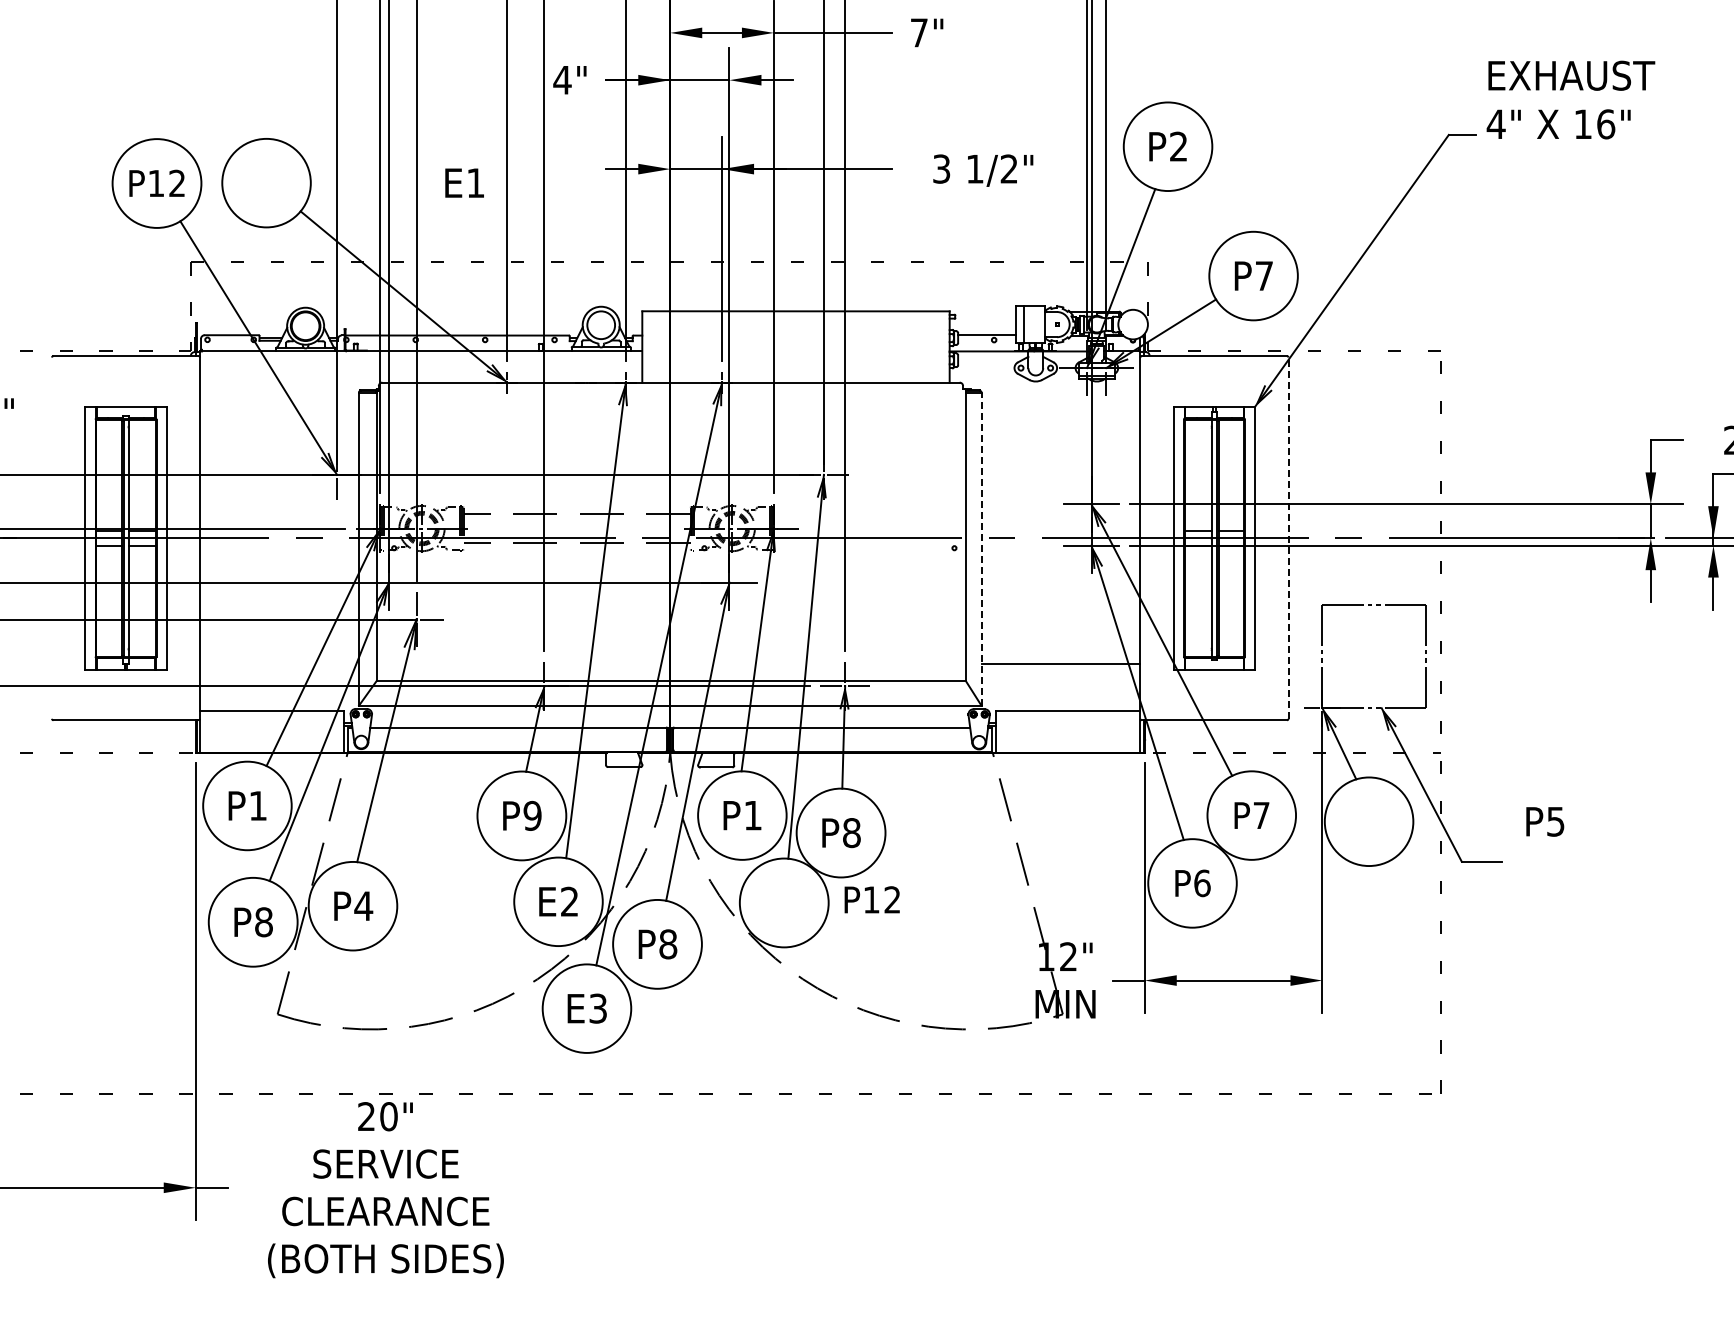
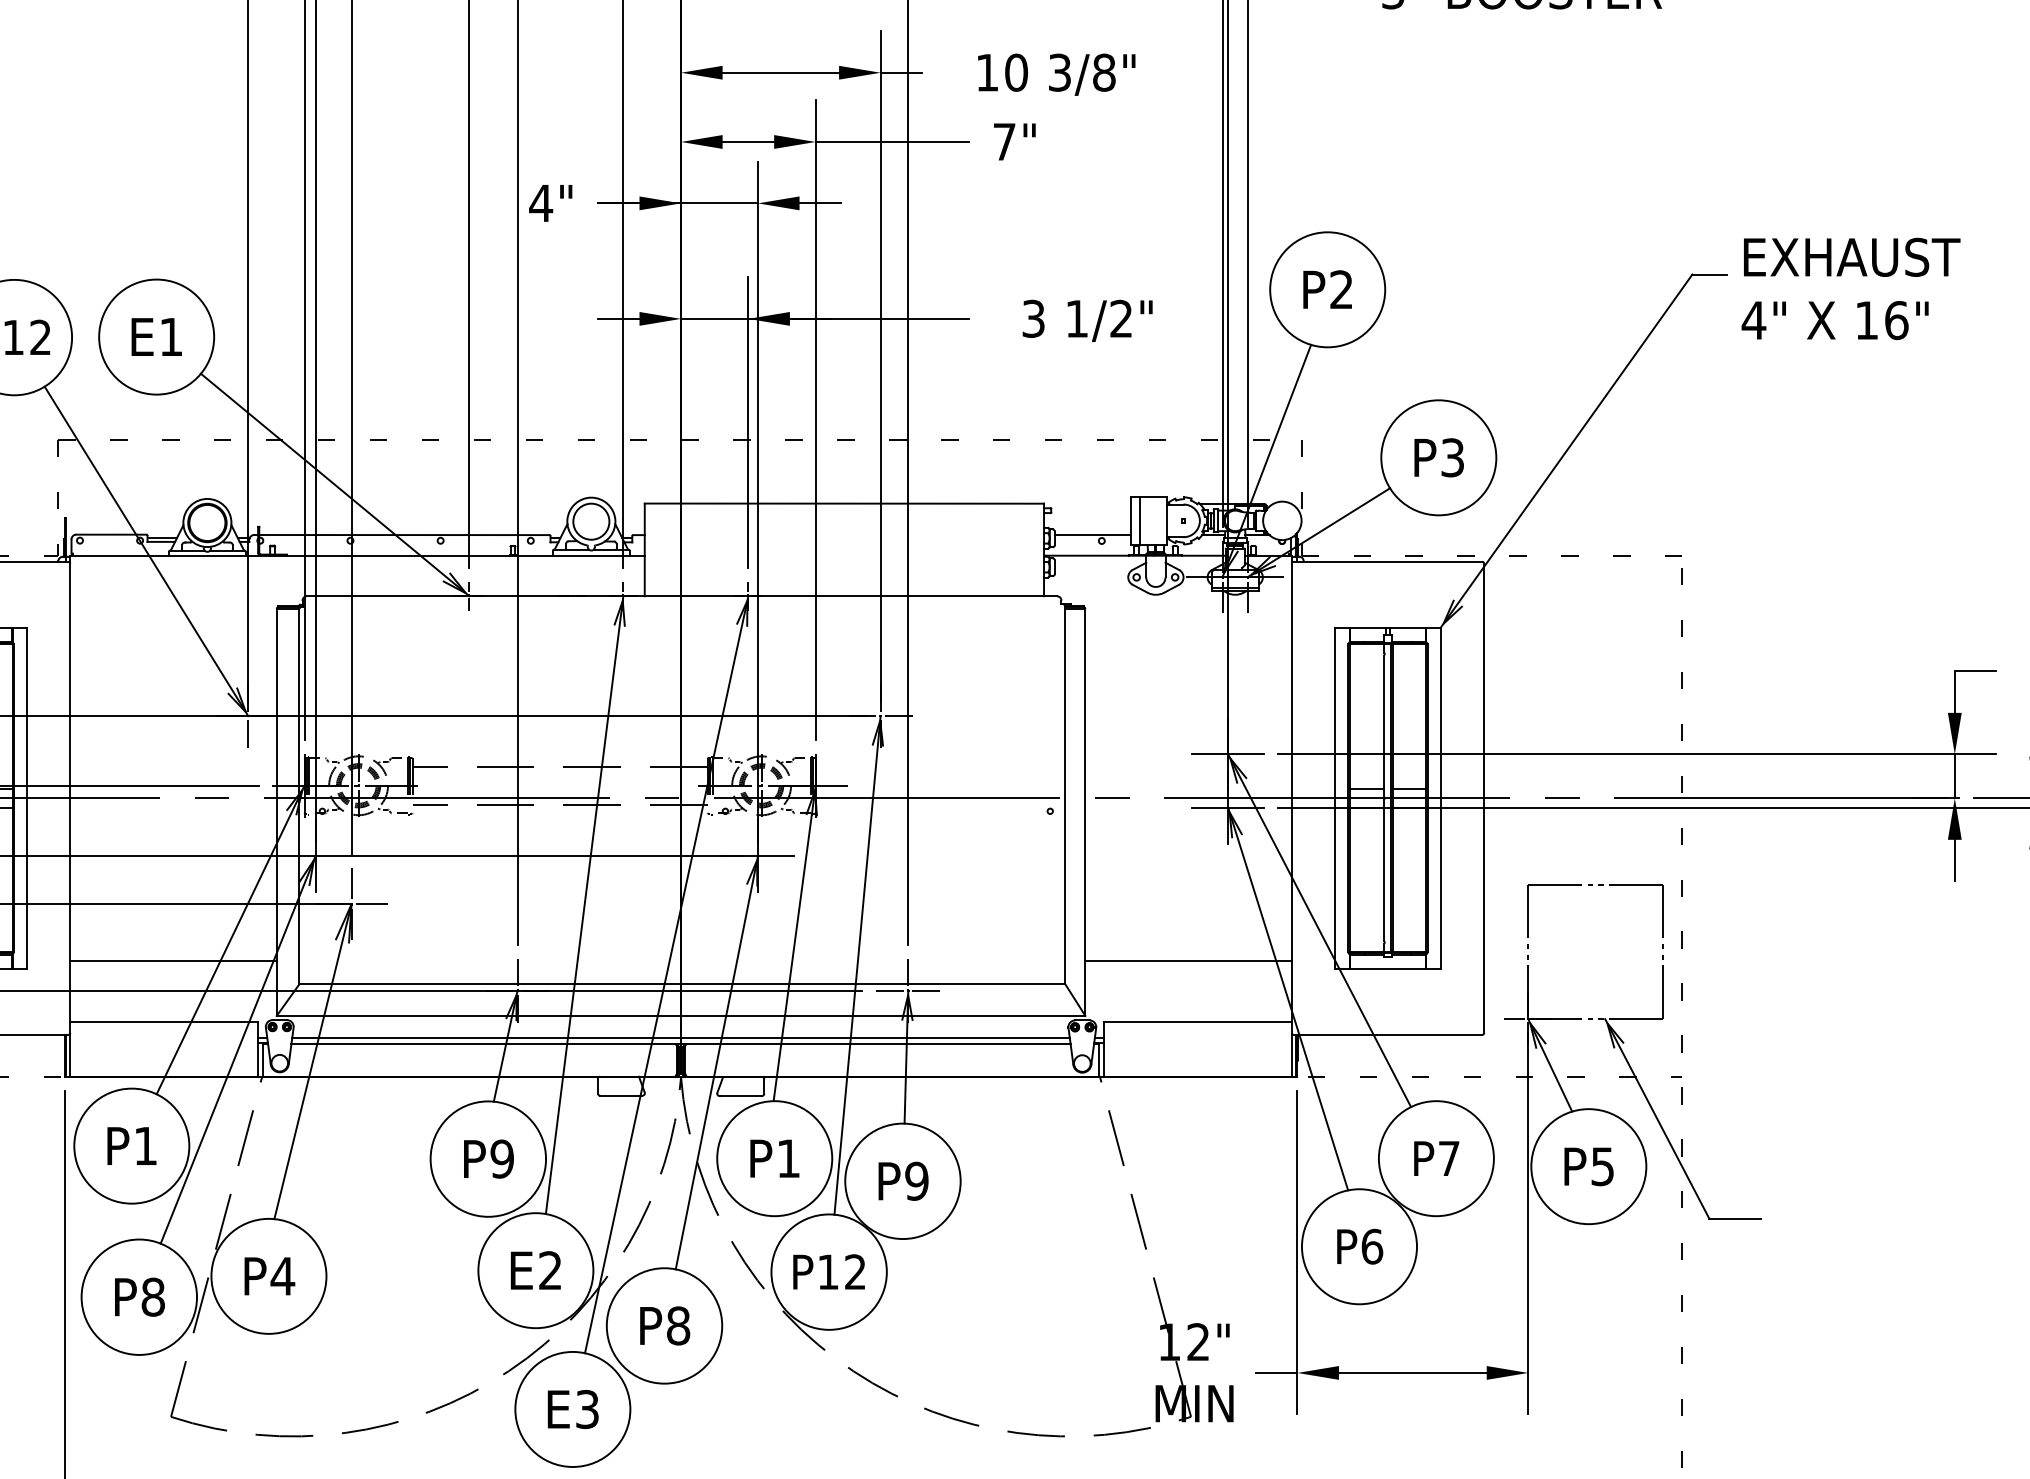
text: (1570, 99) -> (1850, 288), moved
text: (464, 182) -> (156, 336), moved
text: (1263, 276) -> (1451, 458), P7 -> P3
line: (1288, 538) -> (1484, 798), dashed -> solid
line: (981, 549) -> (1085, 812), dashed -> solid
line: (279, 663) -> (173, 961), added
line: (669, 722) -> (680, 1037), added
text: (1545, 821) -> (1589, 1166), moved
text: (851, 833) -> (916, 1181), P8 -> P9
text: (871, 899) -> (828, 1271), moved

